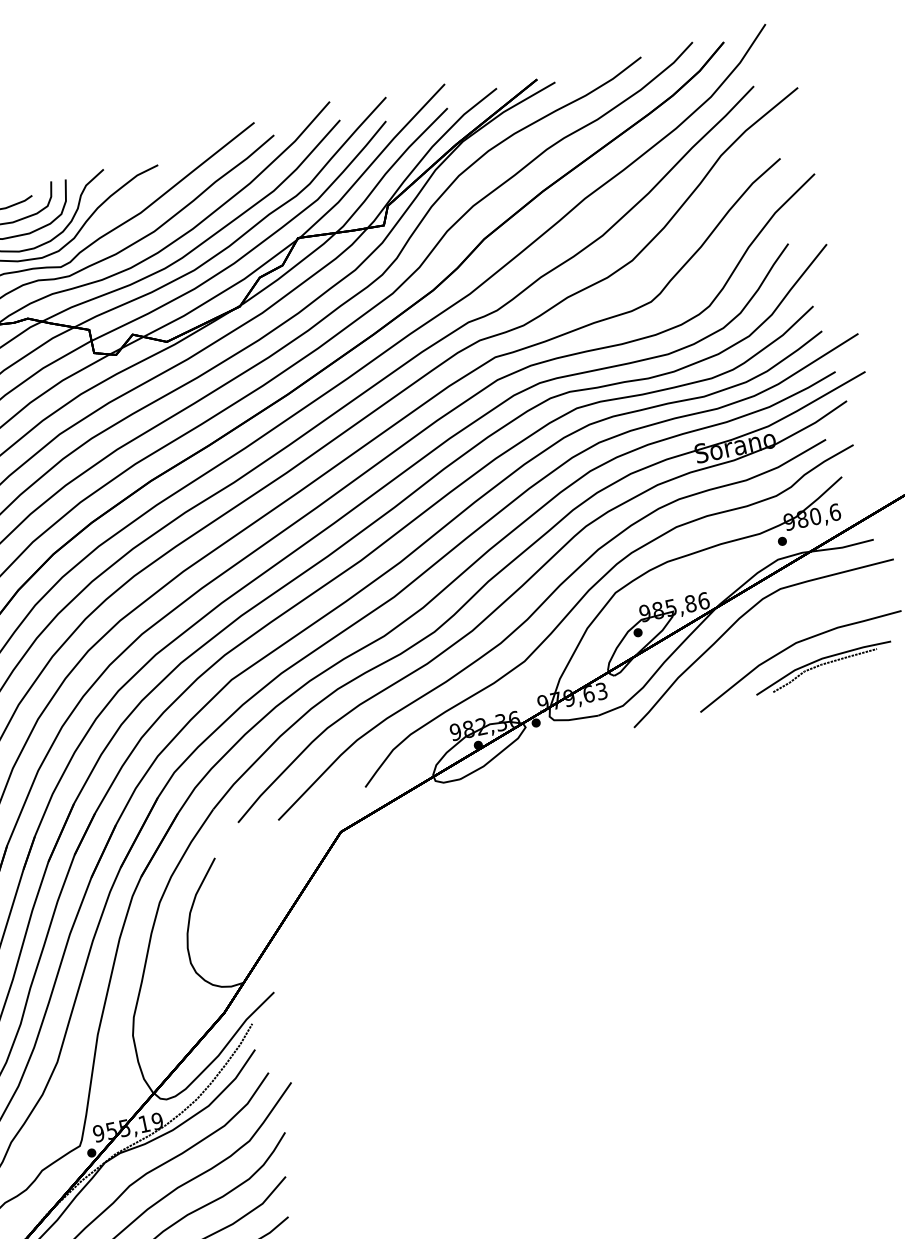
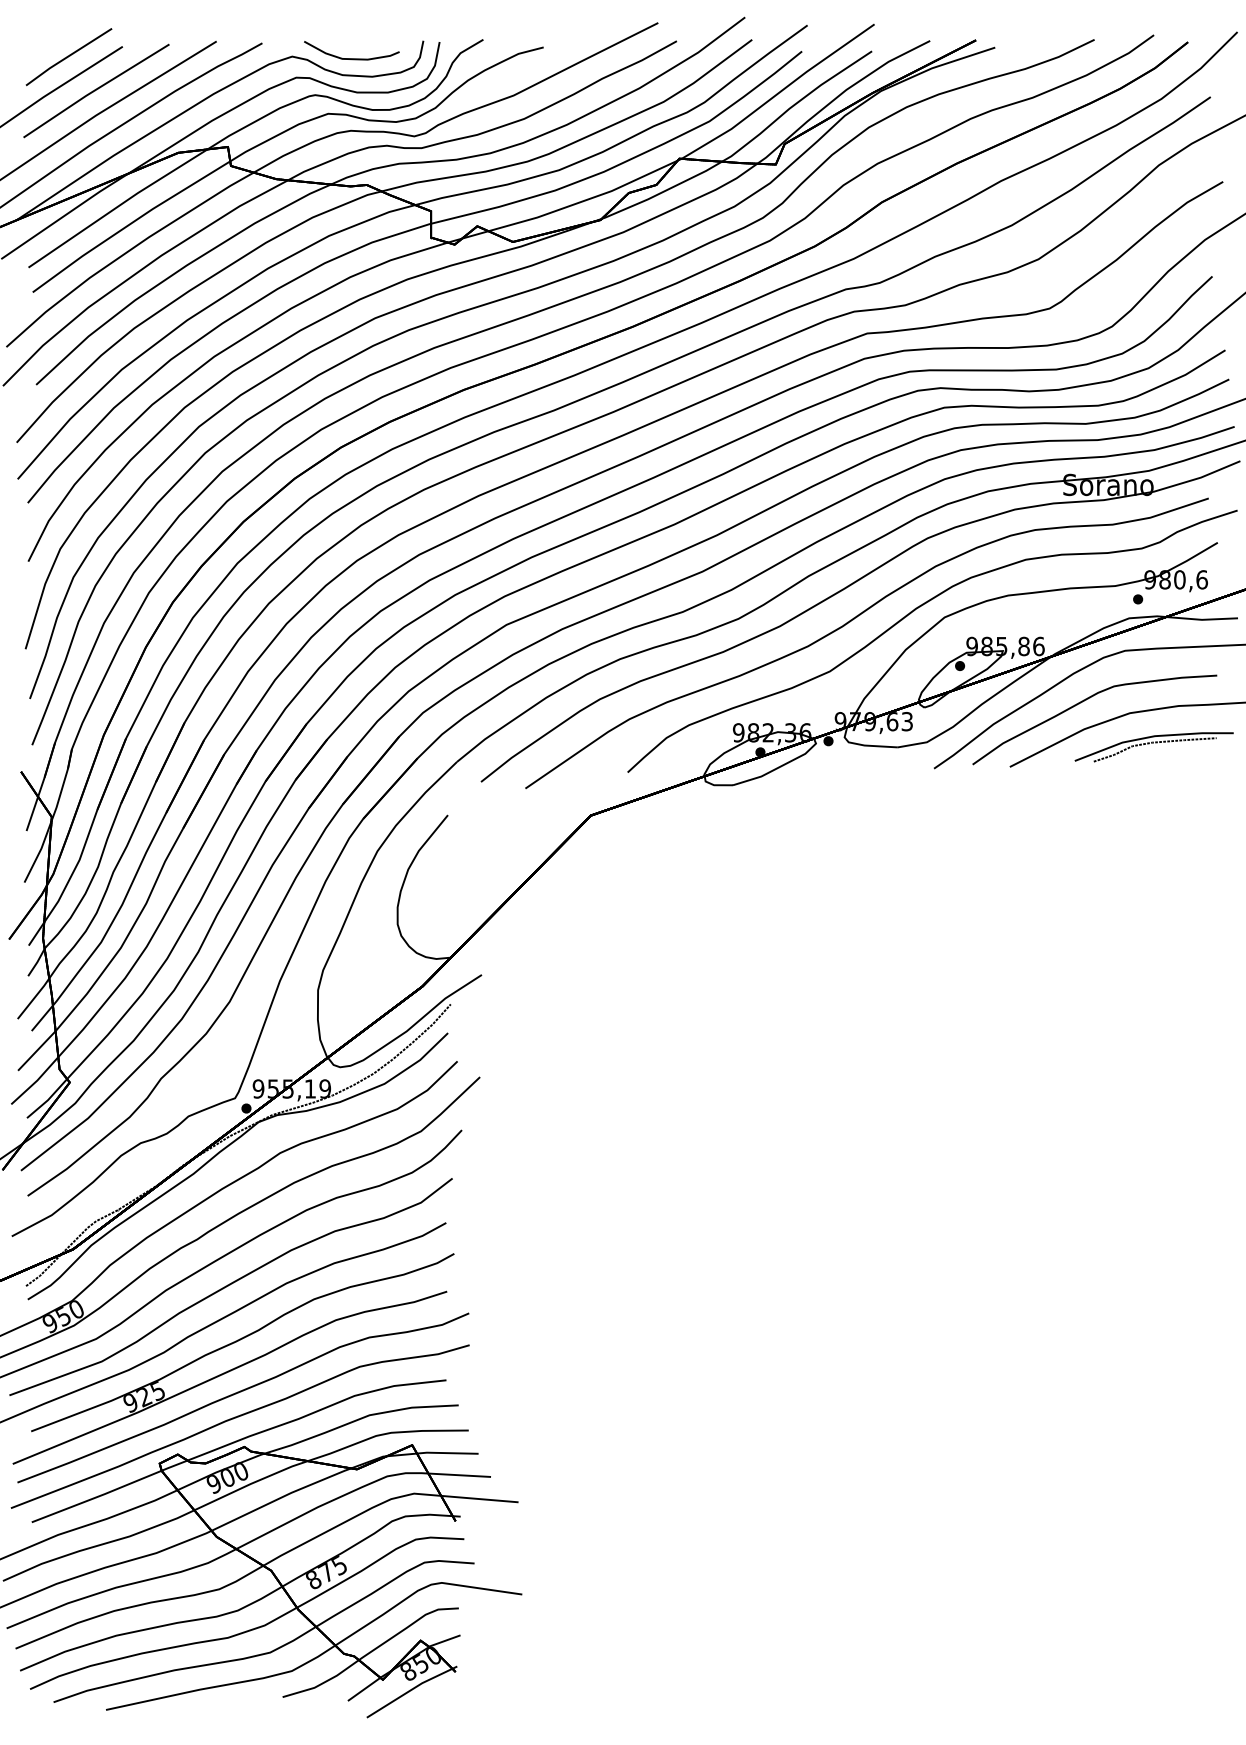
curve: (754, 641) -> (1084, 701), added

